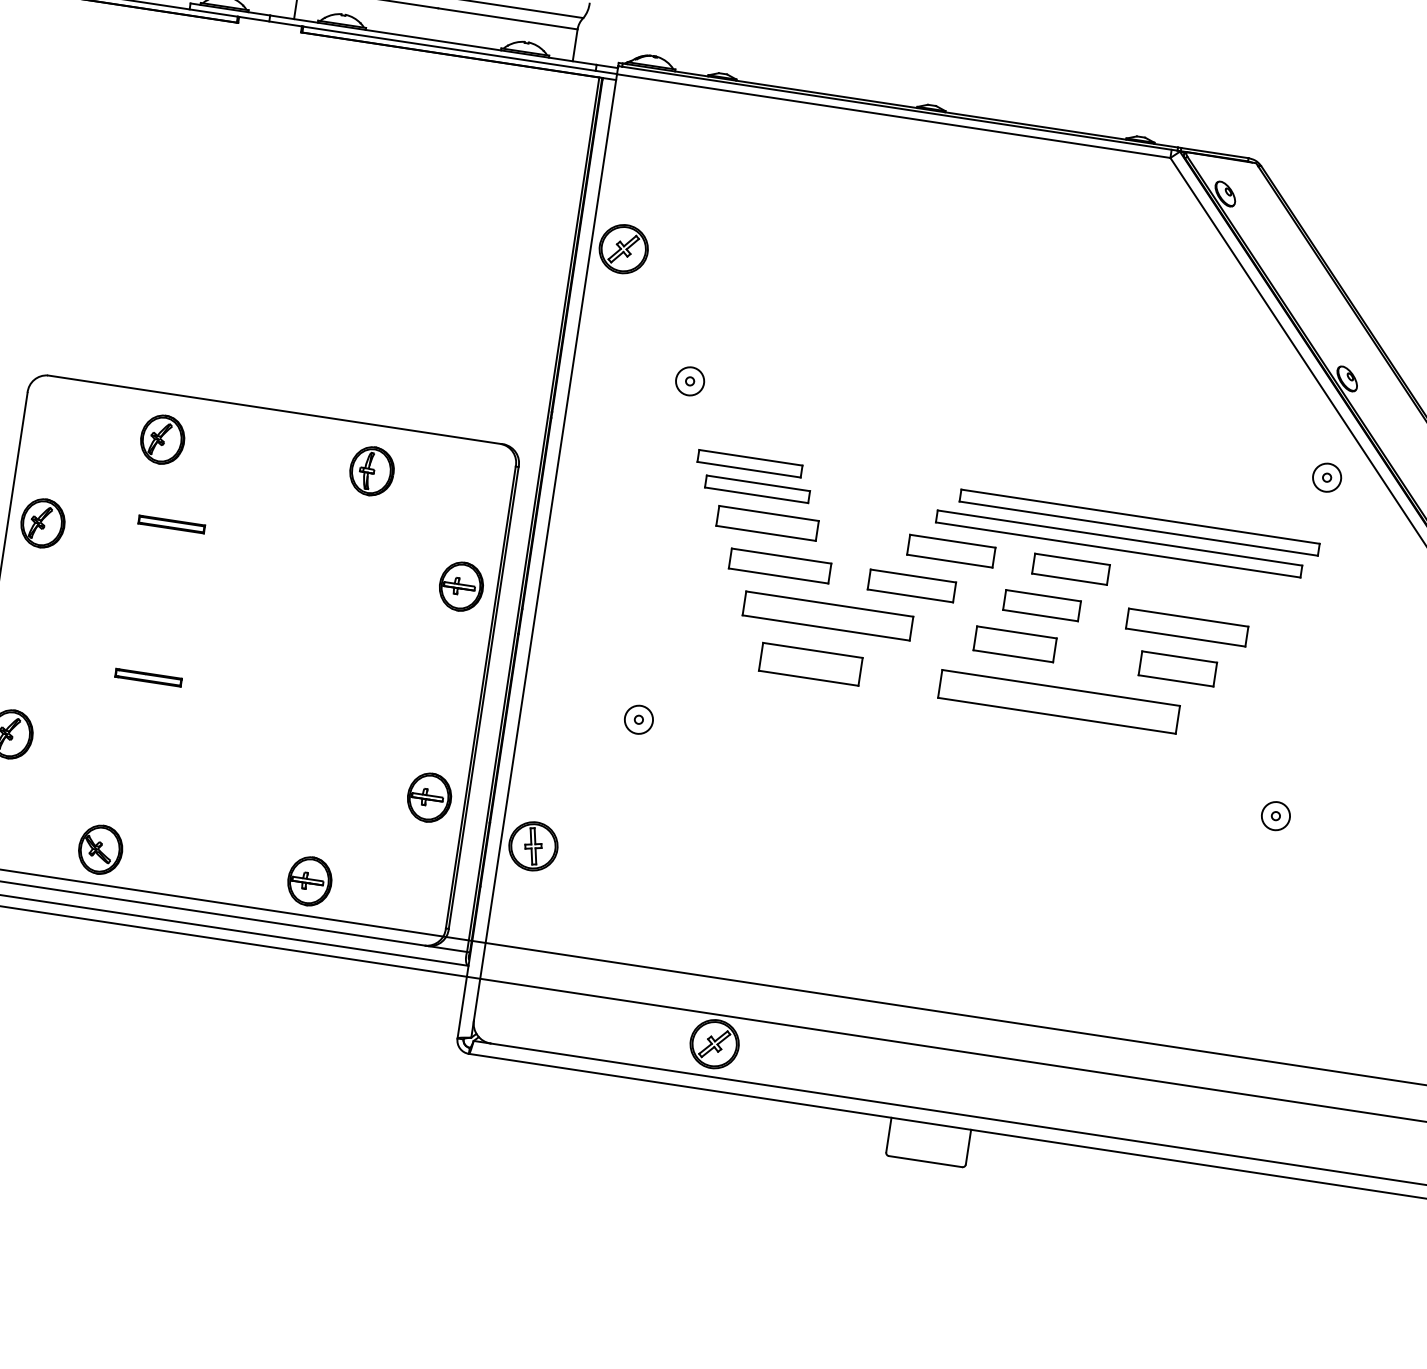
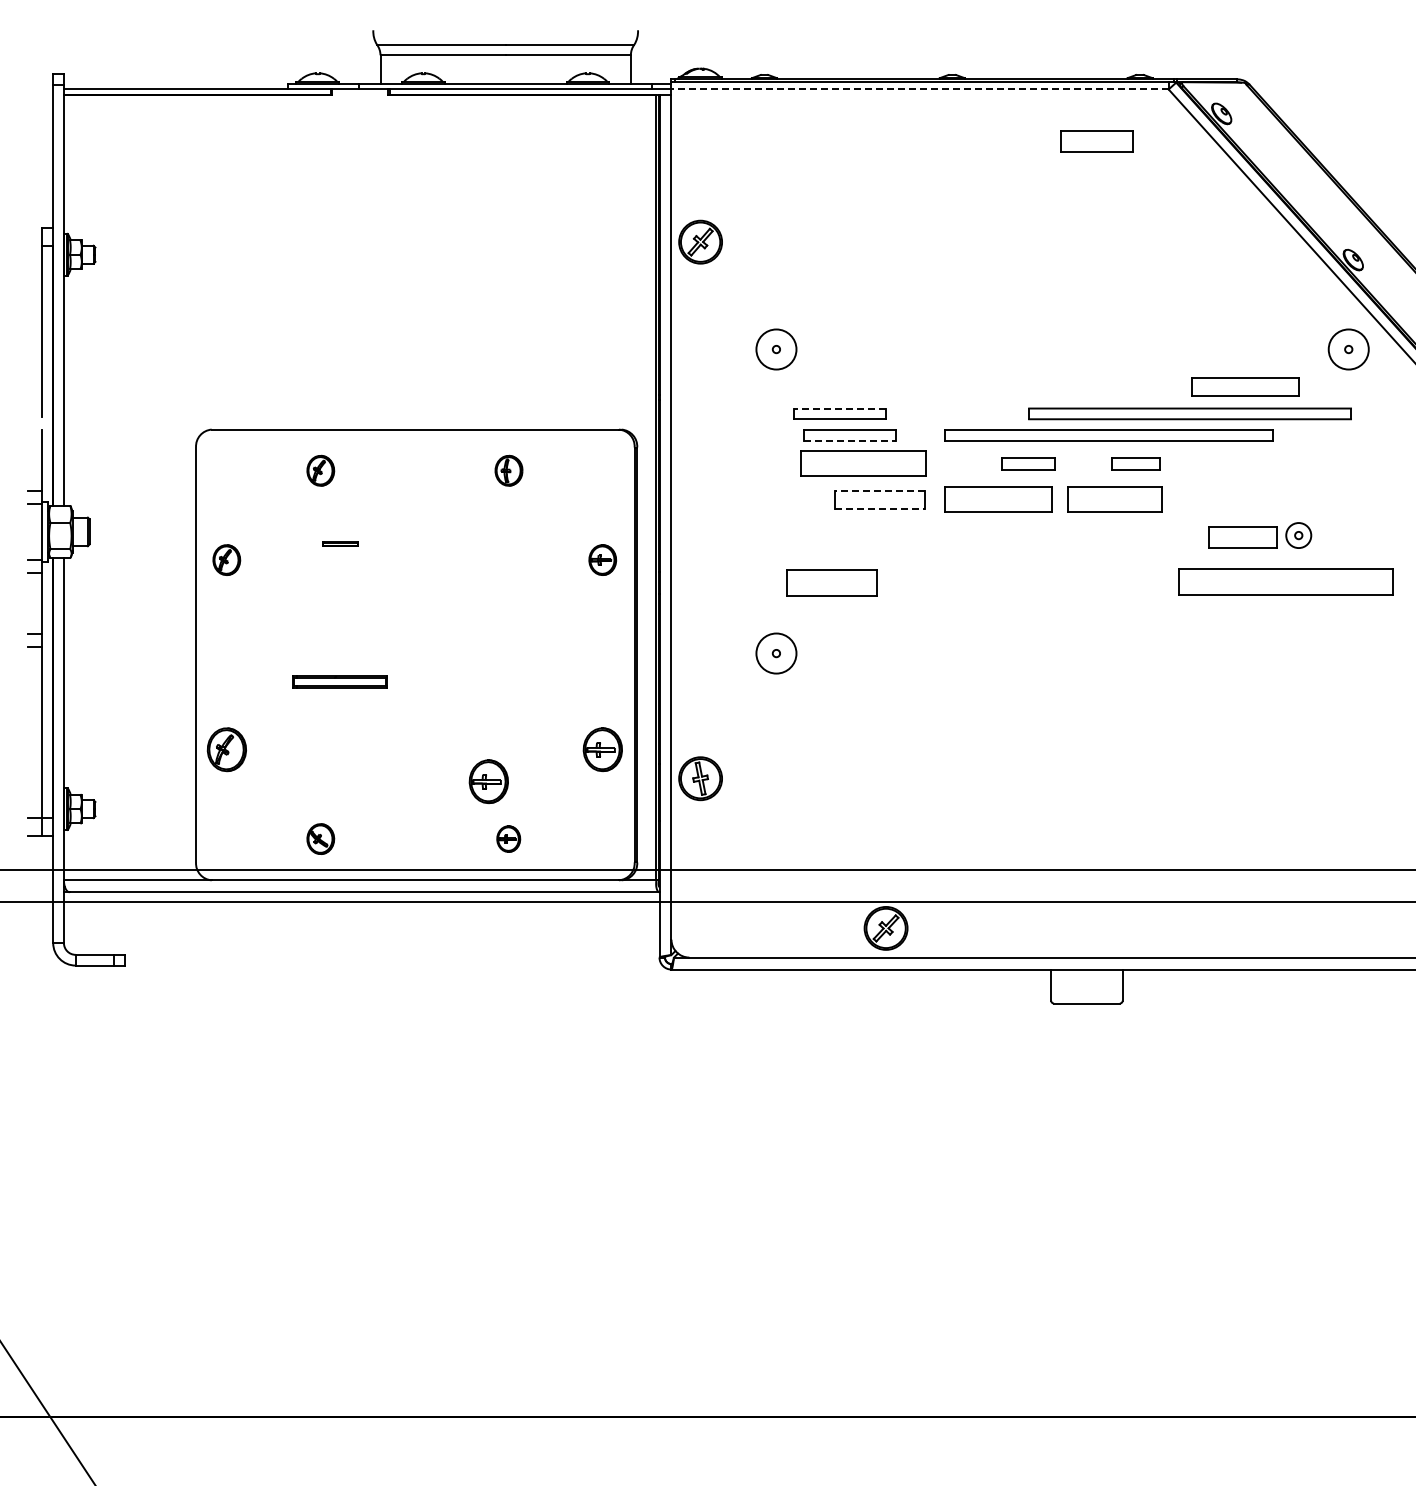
line: (894, 116) -> (920, 89), solid -> dashed
circle: (689, 381) -> (775, 349), size x1.6
part: (162, 439) -> (320, 470), size x0.7
line: (750, 457) -> (839, 408), solid -> dashed
part: (371, 470) -> (508, 470), size x0.7
circle: (1326, 477) -> (1348, 349), size x1.6
line: (757, 495) -> (850, 440), solid -> dashed
part: (42, 522) -> (226, 559), size x0.7
part: (767, 522) -> (863, 463), size x1.4
part: (172, 525) -> (340, 544), size x0.6
part: (1118, 544) -> (1108, 435), moved
part: (951, 550) -> (1028, 463), size x0.7
line: (782, 555) -> (880, 490), solid -> dashed
part: (1070, 568) -> (1135, 463), size x0.7
line: (779, 575) -> (880, 508), solid -> dashed
part: (461, 585) -> (602, 559), size x0.7
part: (912, 585) -> (998, 499), size x1.4
part: (1042, 605) -> (1115, 499), size x1.4
part: (827, 616) -> (928, 537), removed
part: (1186, 627) -> (1245, 386), moved
part: (1014, 644) -> (1096, 141), moved
part: (810, 663) -> (831, 582), moved
part: (148, 677) -> (340, 681), size x1.6
part: (1058, 701) -> (1285, 581), moved
circle: (637, 719) -> (775, 653), size x1.6
part: (296, 813) -> (488, 781), added
part: (1275, 816) -> (1298, 535), moved
part: (100, 848) -> (320, 838), size x0.7
part: (309, 880) -> (508, 838), size x0.6

